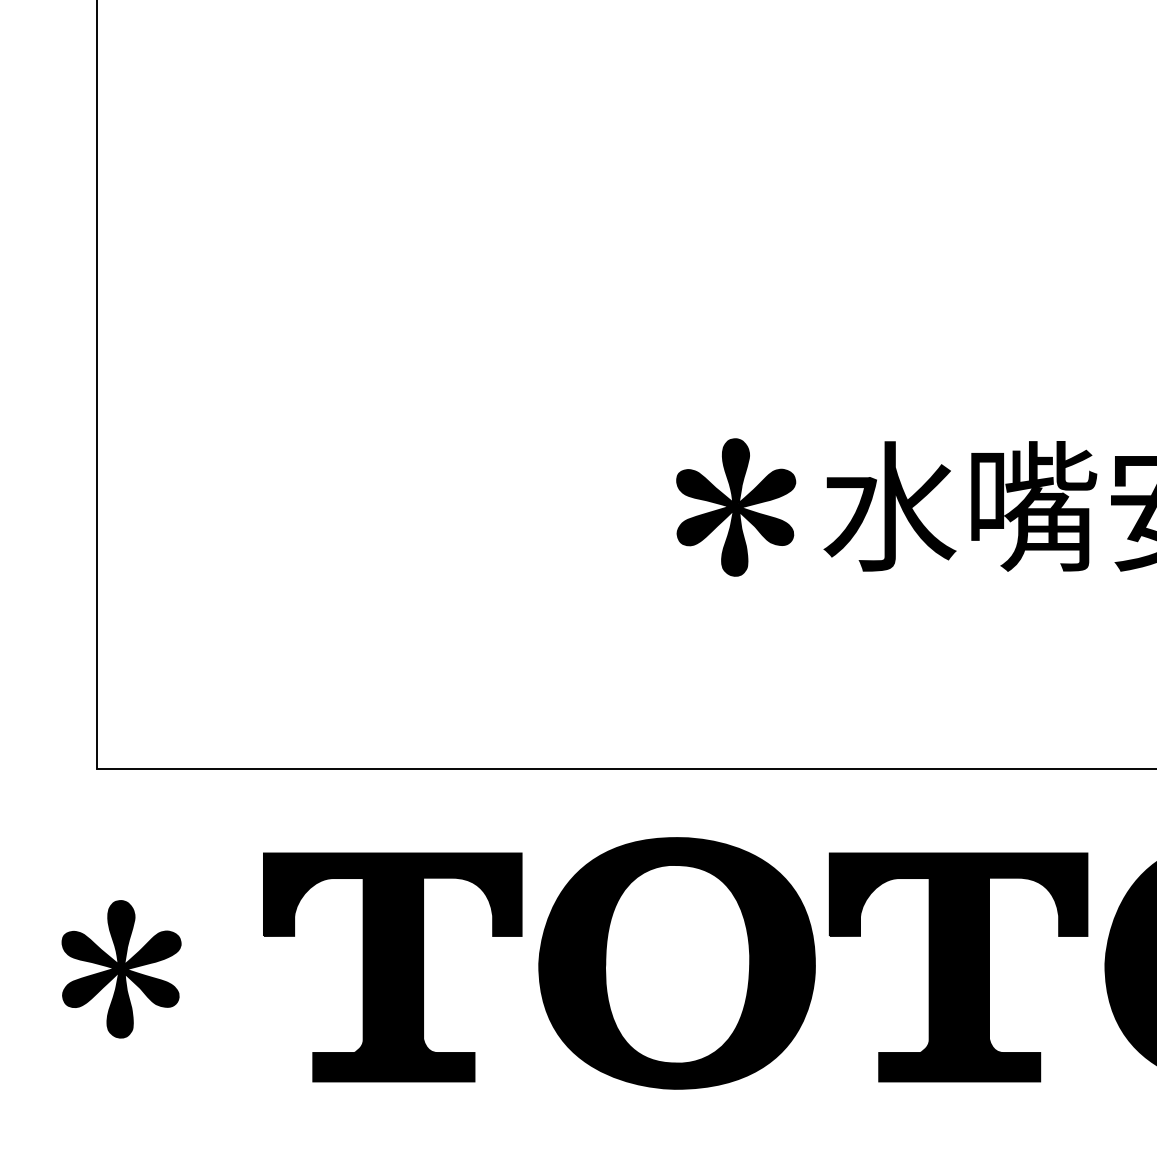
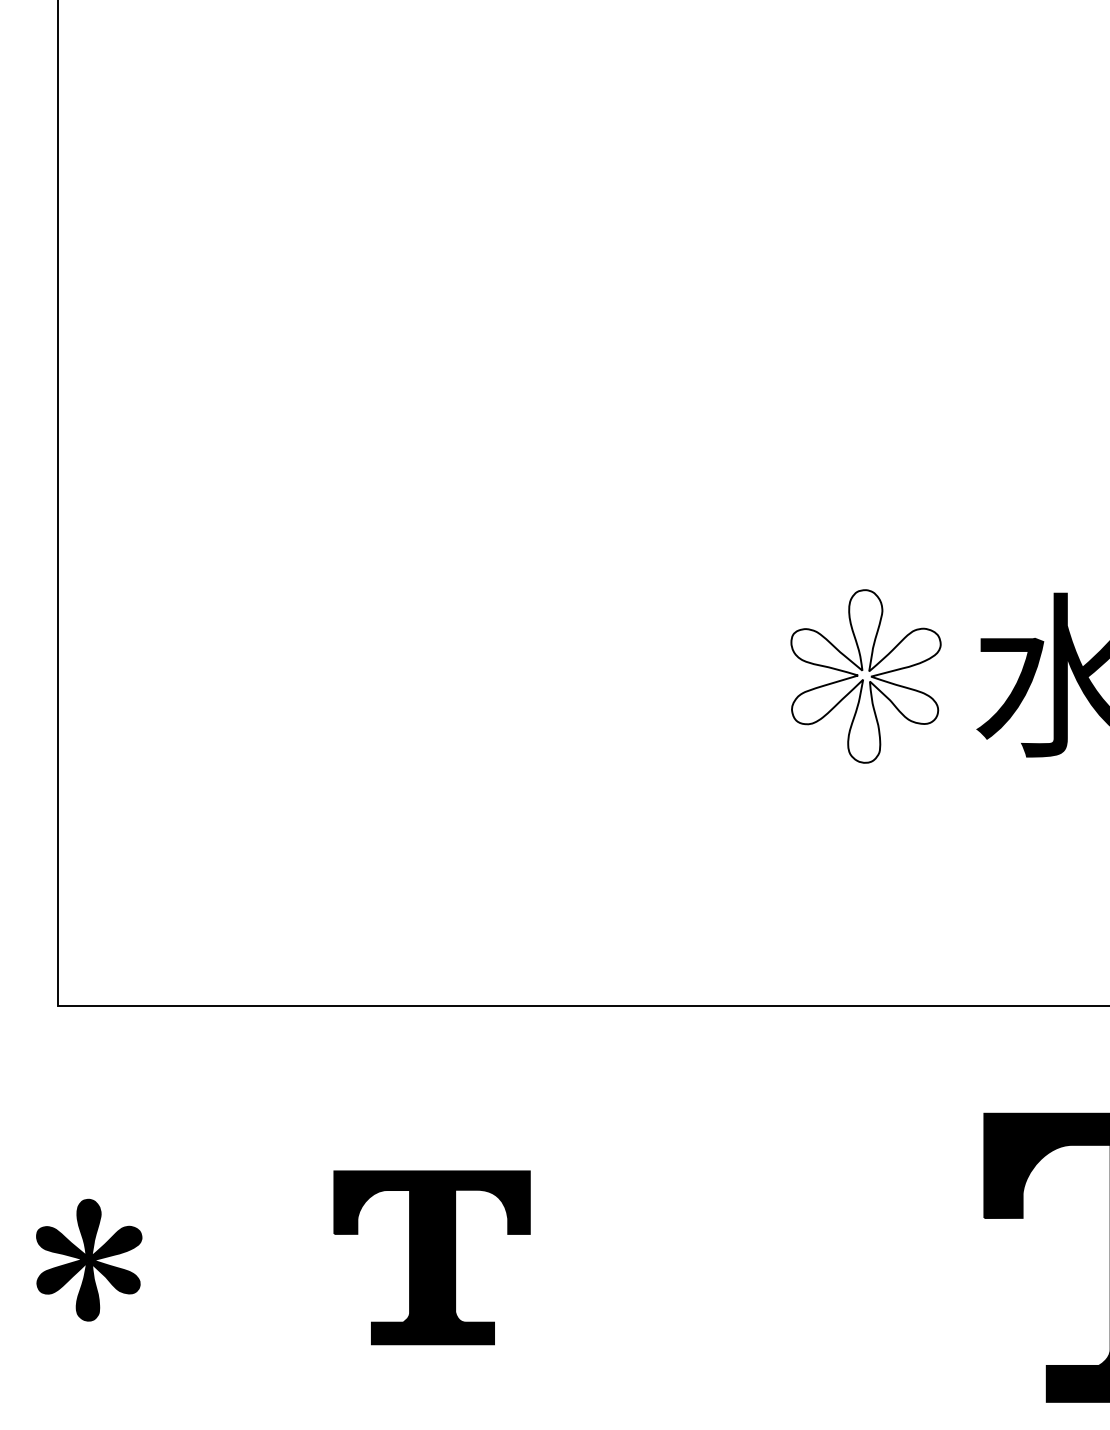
fill: (736, 507) -> (866, 676), removed
part: (676, 963) -> (790, 1252), removed
part: (392, 967) -> (431, 1257), size x0.6
part: (121, 969) -> (89, 1260), size x0.7

